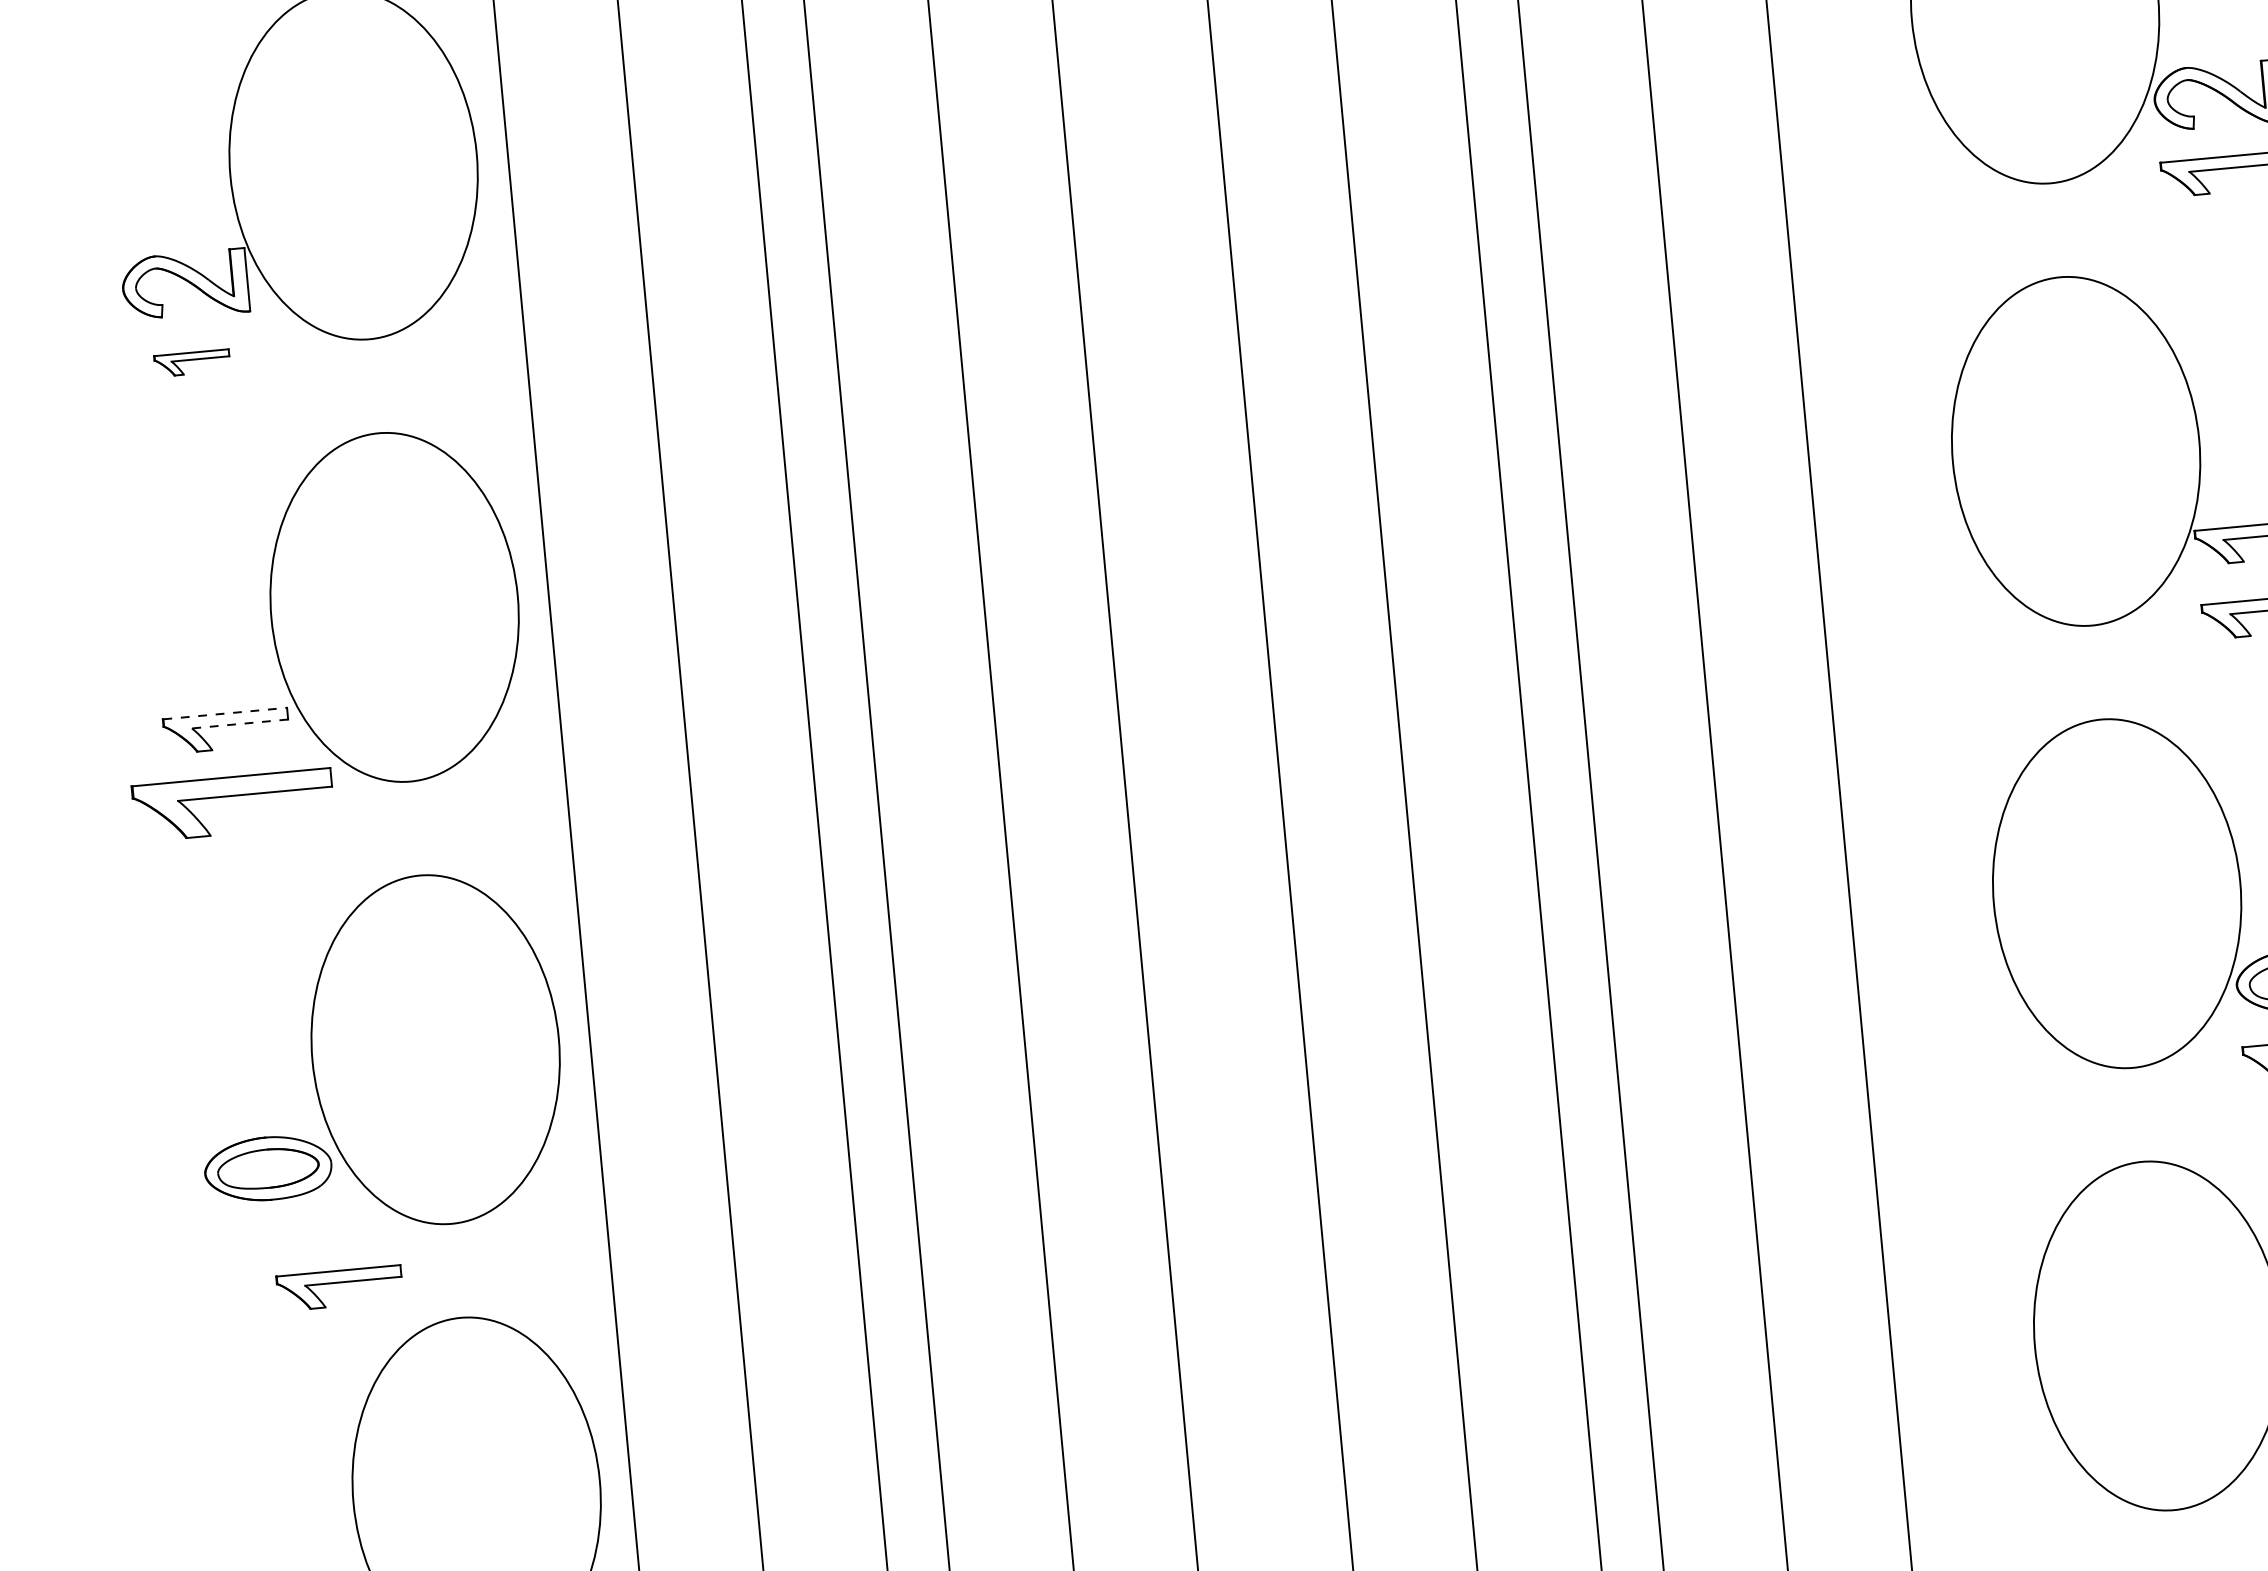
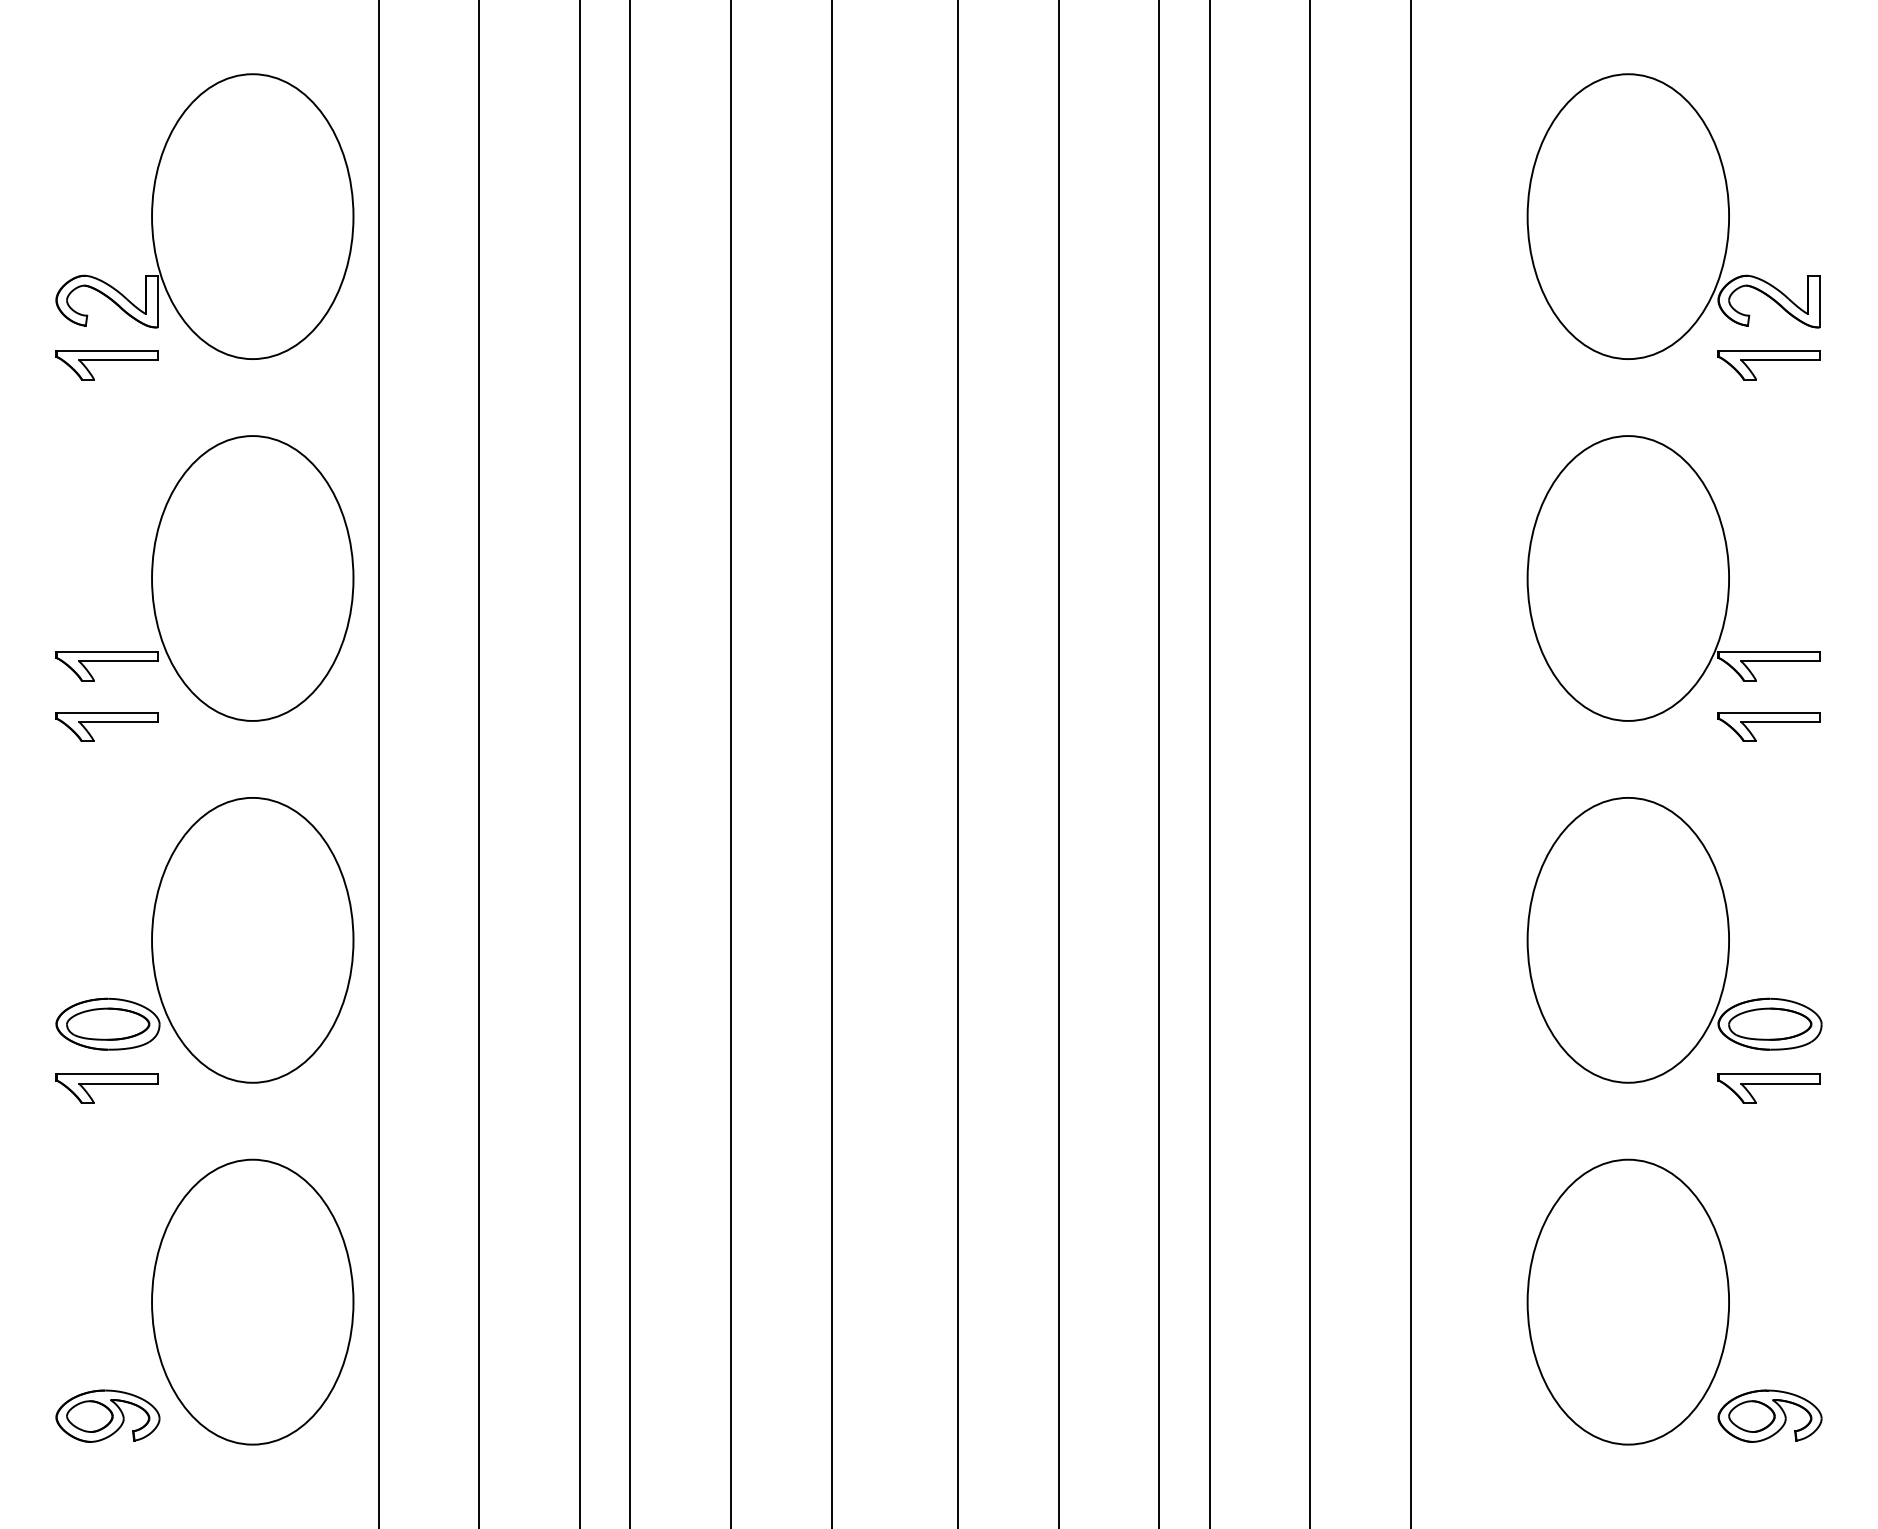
part: (191, 363) -> (106, 365), size x1.67
line: (225, 713) -> (107, 651), dashed -> solid
line: (239, 724) -> (118, 661), dashed -> solid
part: (232, 804) -> (106, 726), size x0.62
part: (339, 1288) -> (106, 1088), moved

